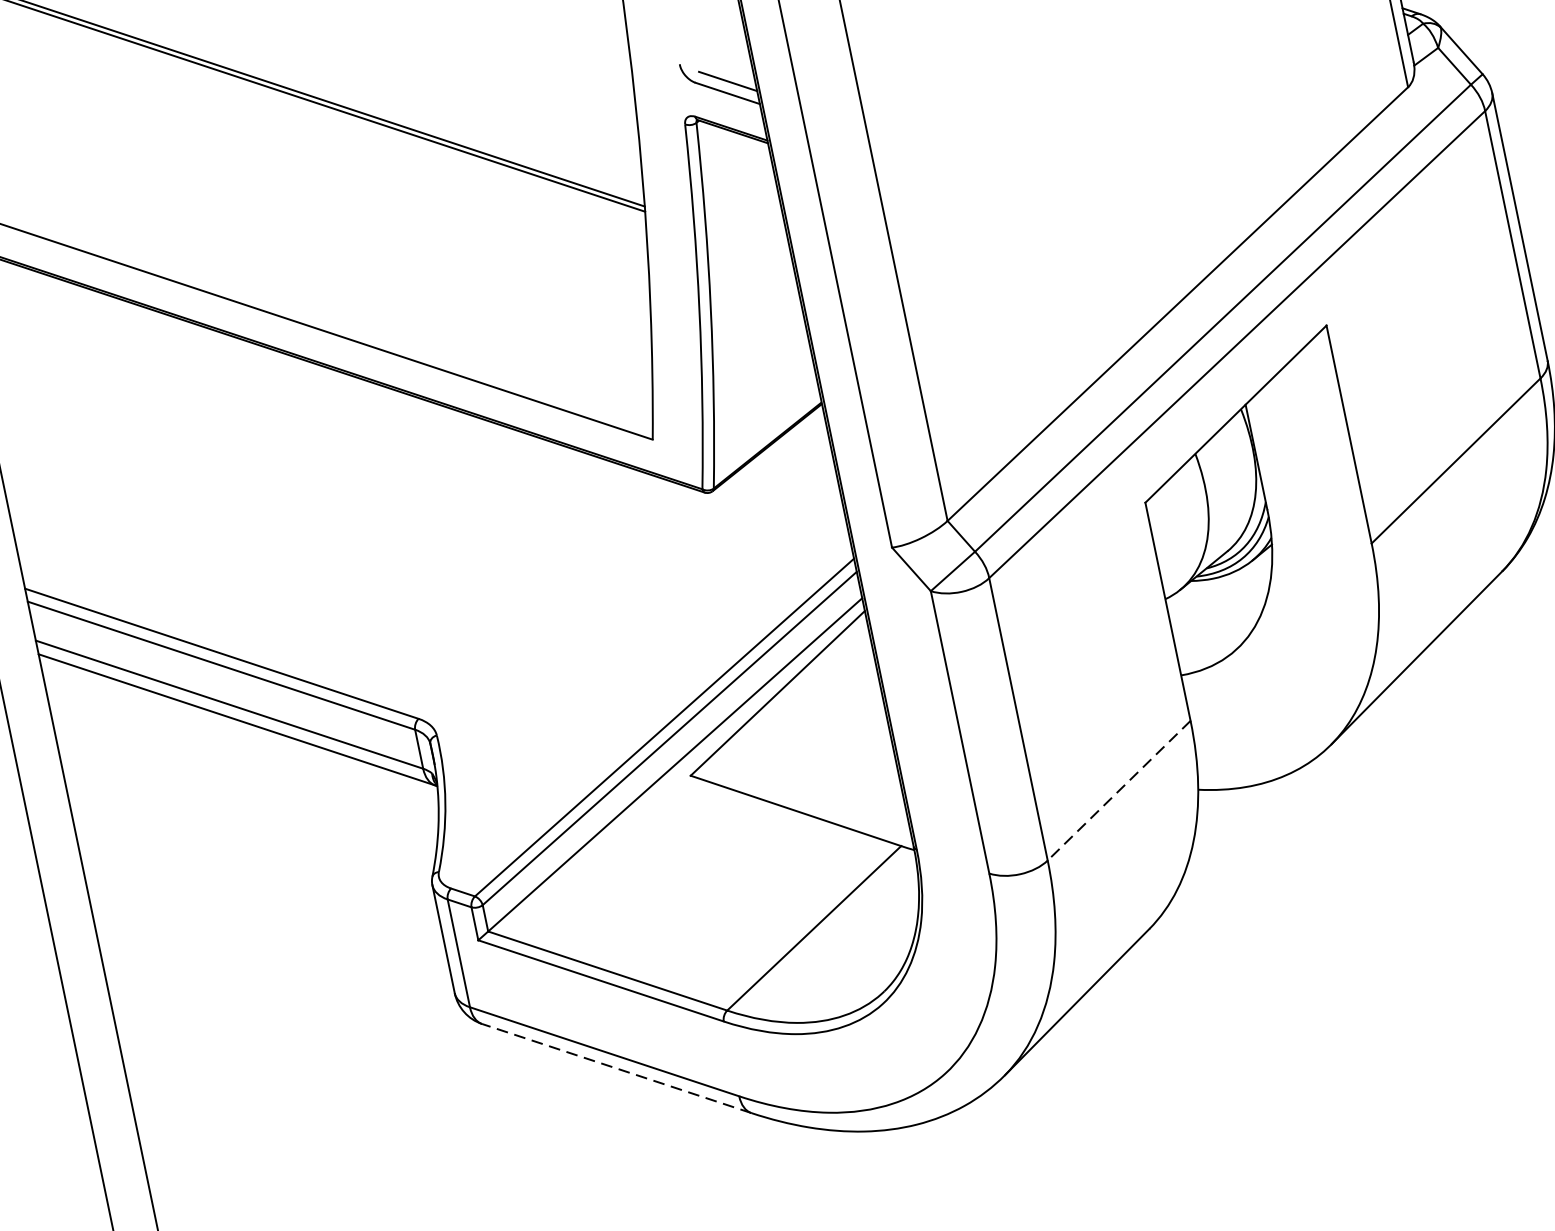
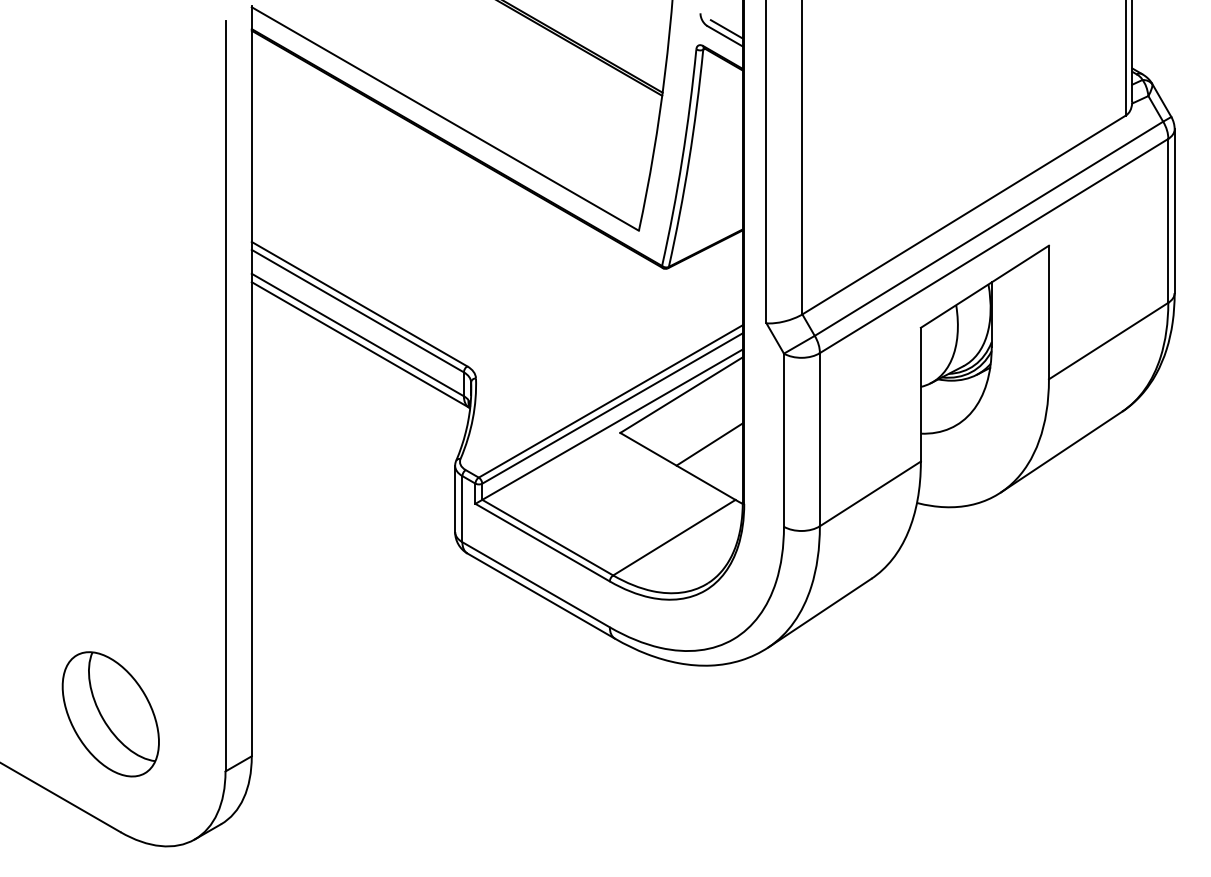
line: (840, 764) -> (709, 444), added
line: (1119, 790) -> (870, 493), dashed -> solid
line: (615, 1067) -> (540, 595), dashed -> solid

